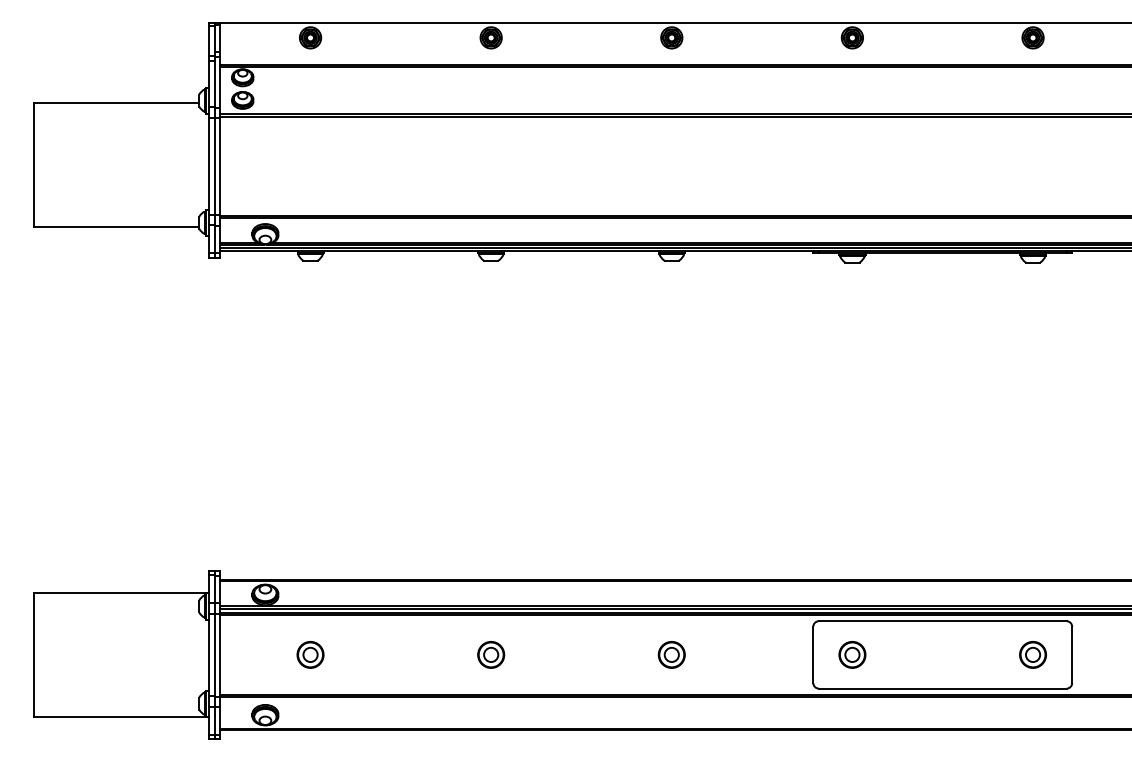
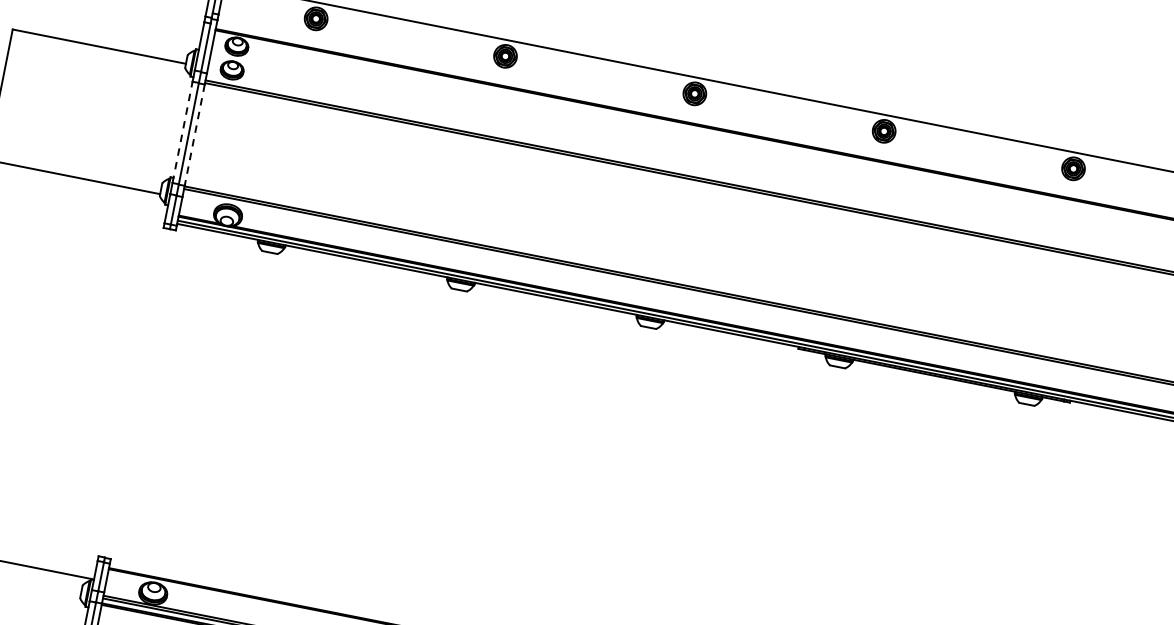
line: (208, 165) -> (182, 131), solid -> dashed
line: (220, 167) -> (194, 136), solid -> dashed

